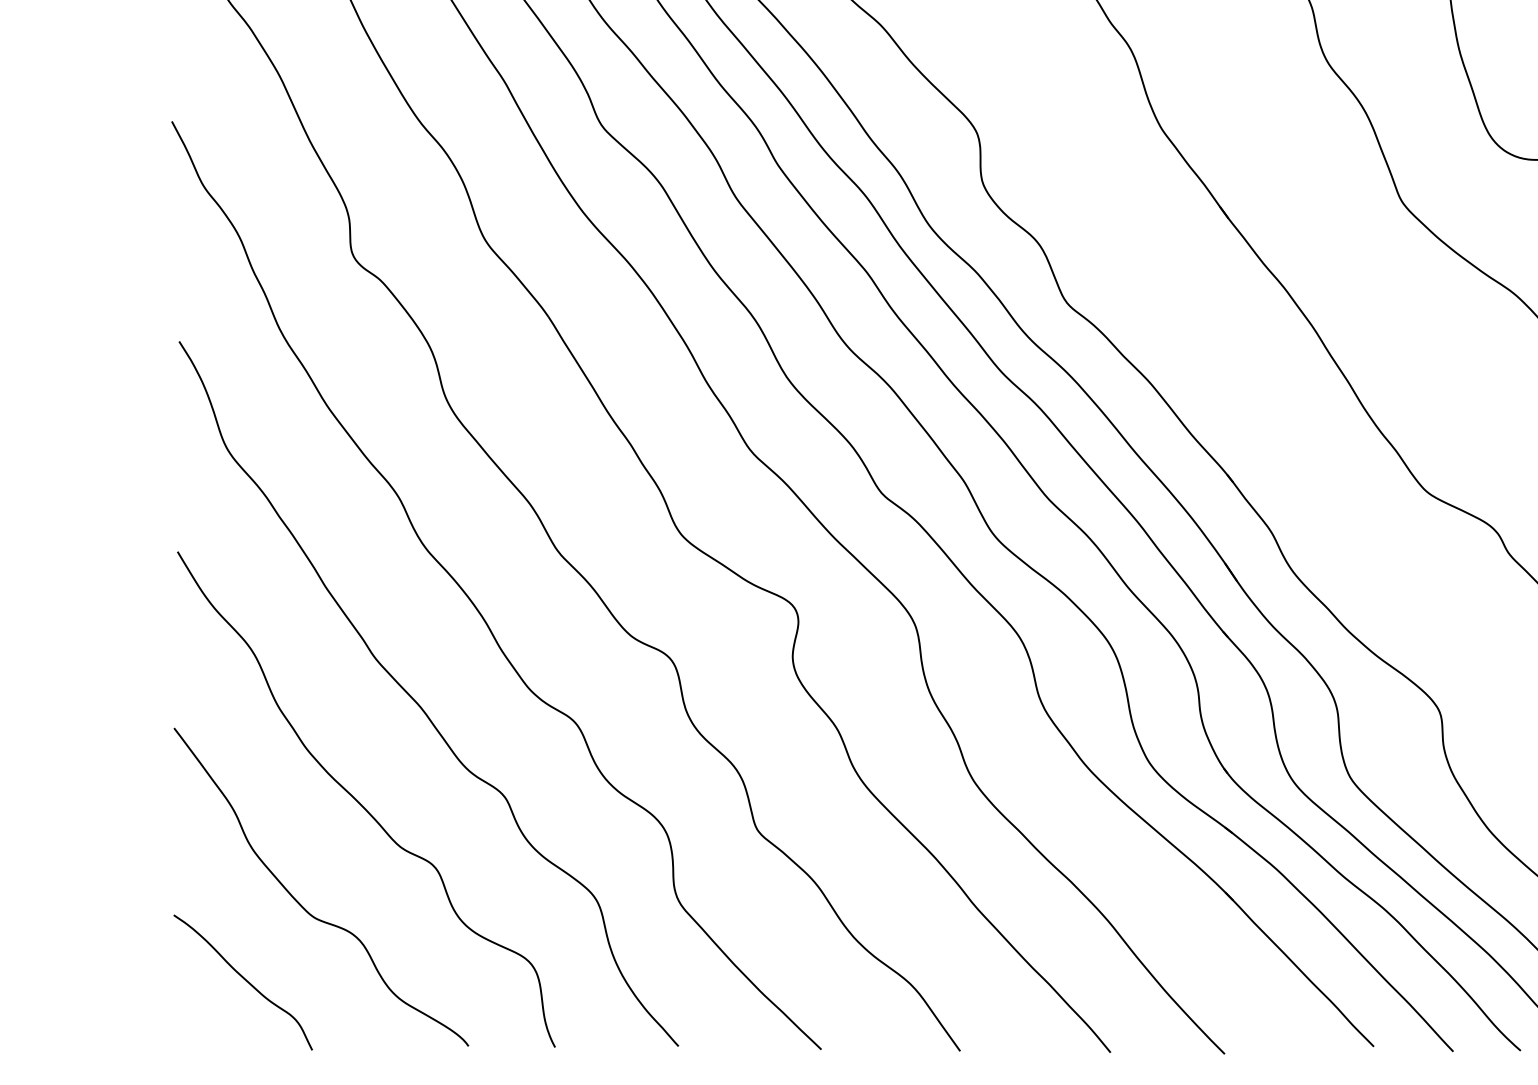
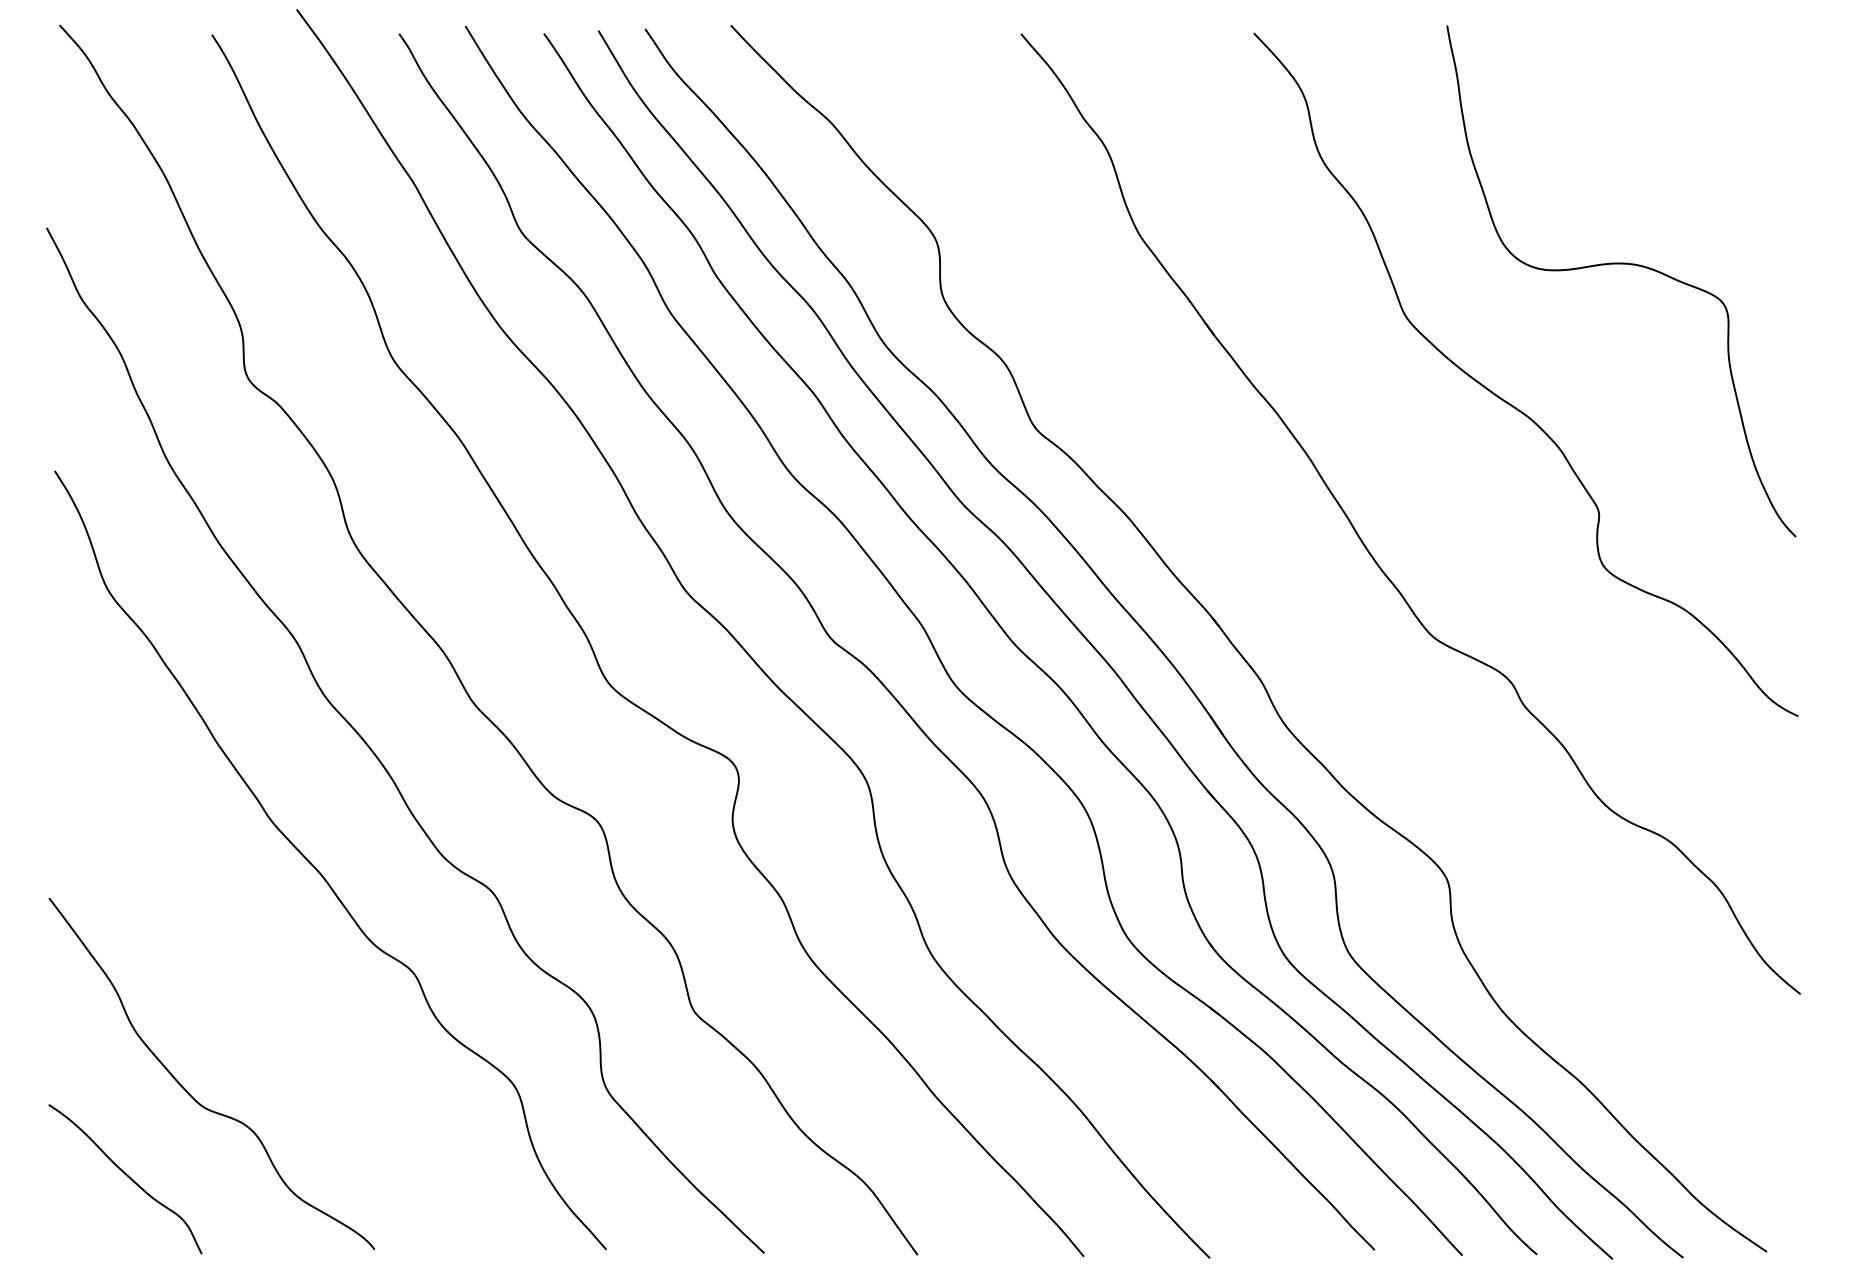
curve: (361, 804) -> (256, 982), removed

